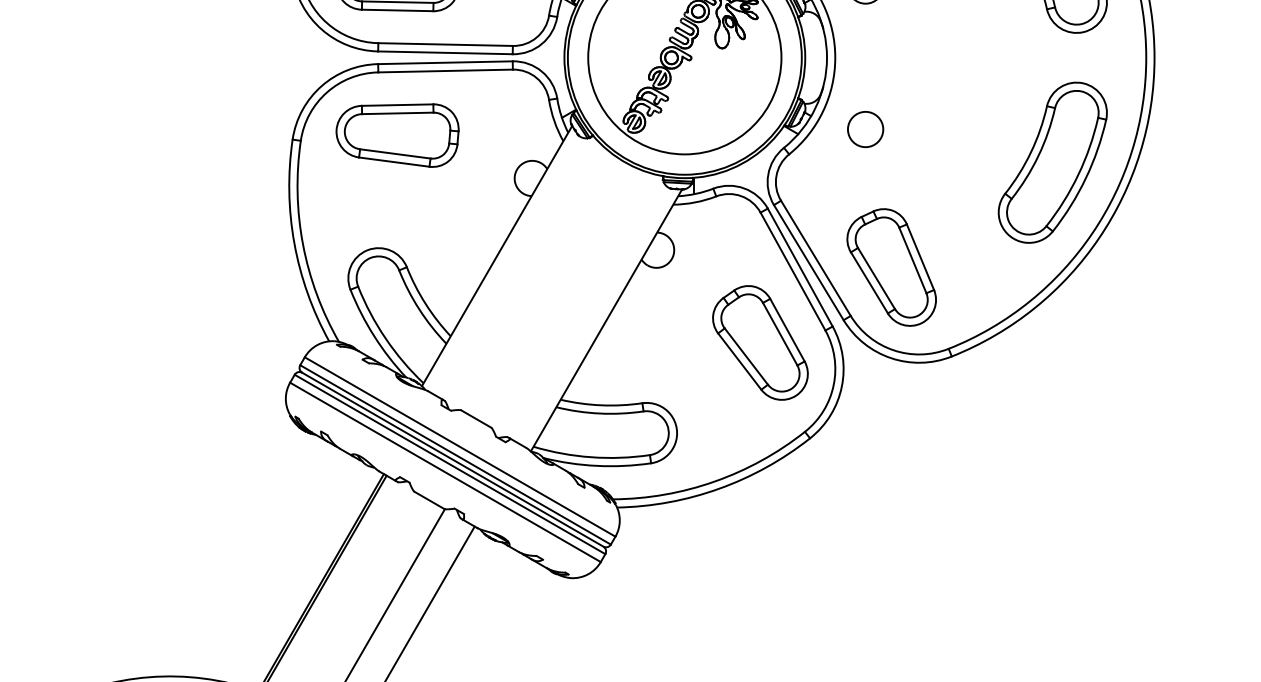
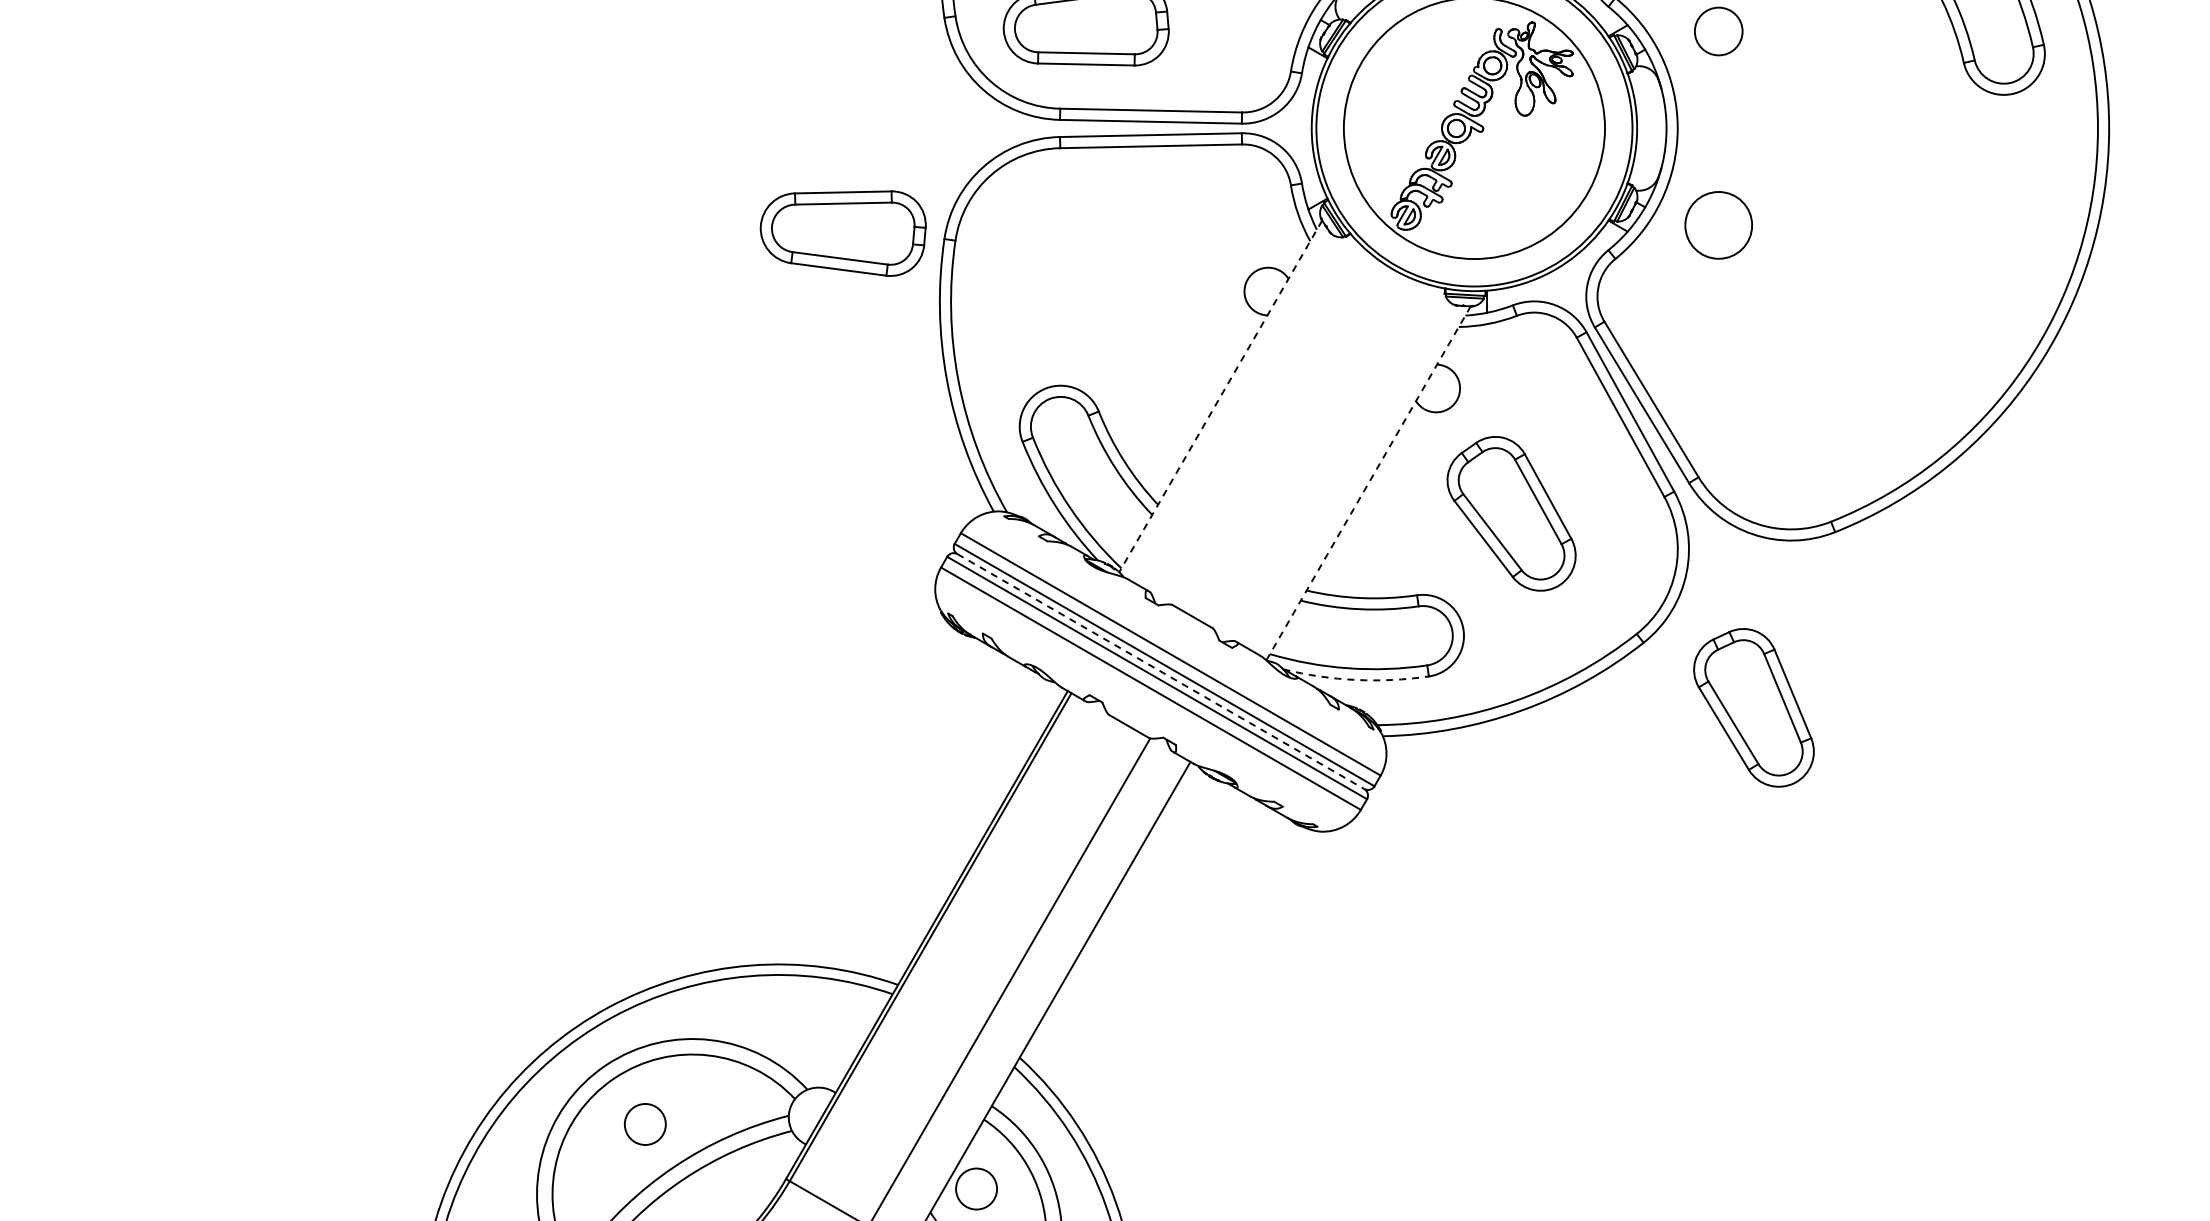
circle: (865, 129) -> (1718, 225), size x1.4
part: (397, 135) -> (842, 233), moved
part: (1052, 162) -> (1971, 270), removed
line: (496, 256) -> (1220, 396), solid -> dashed
part: (891, 267) -> (1753, 707), moved
line: (606, 319) -> (1368, 482), solid -> dashed
part: (760, 342) -> (1511, 513), moved
line: (452, 459) -> (1160, 671), solid -> dashed
arc: (596, 465) -> (1355, 679), solid -> dashed

